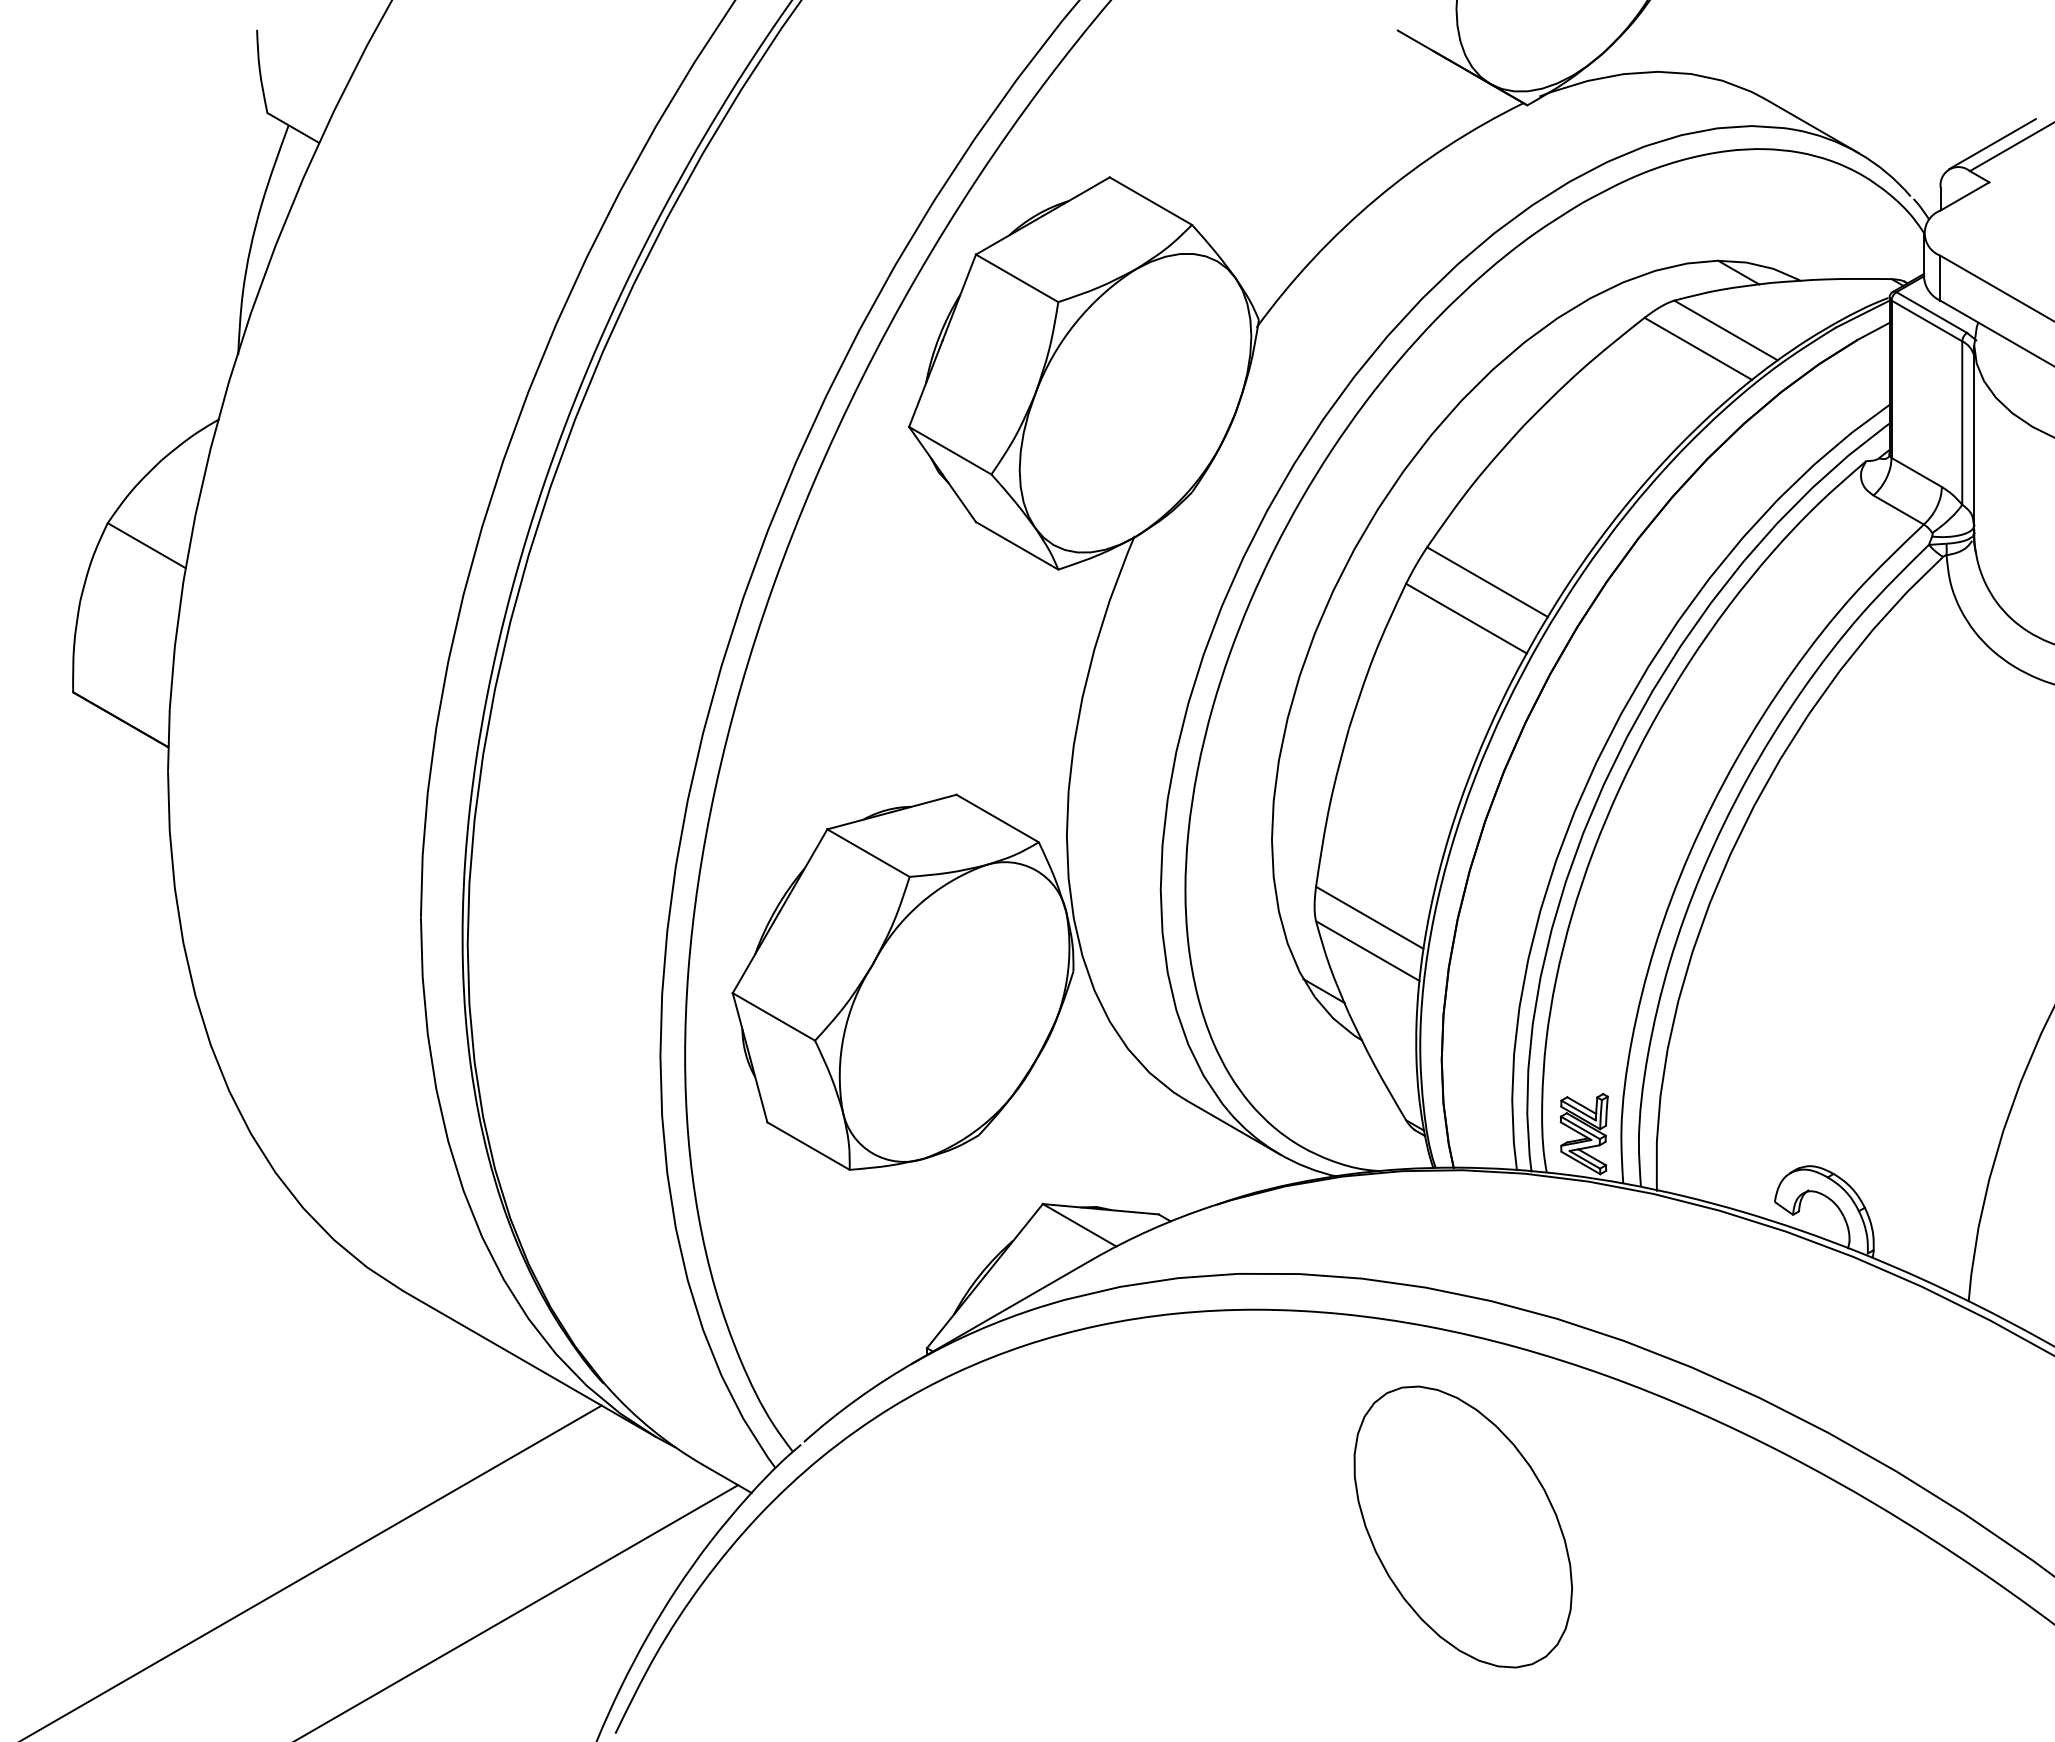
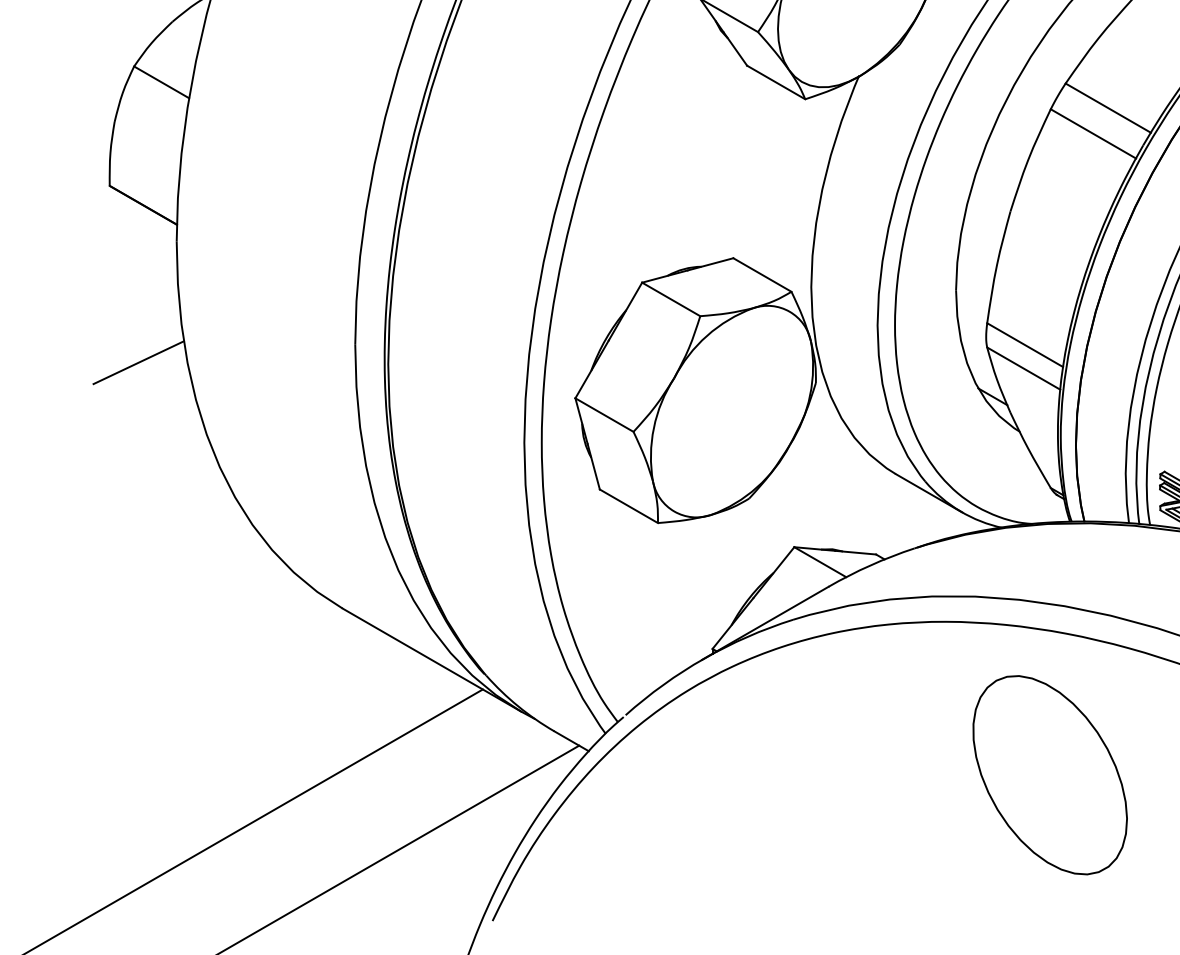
line: (114, 942) -> (138, 362), added
part: (1462, 1526) -> (1049, 774), moved

